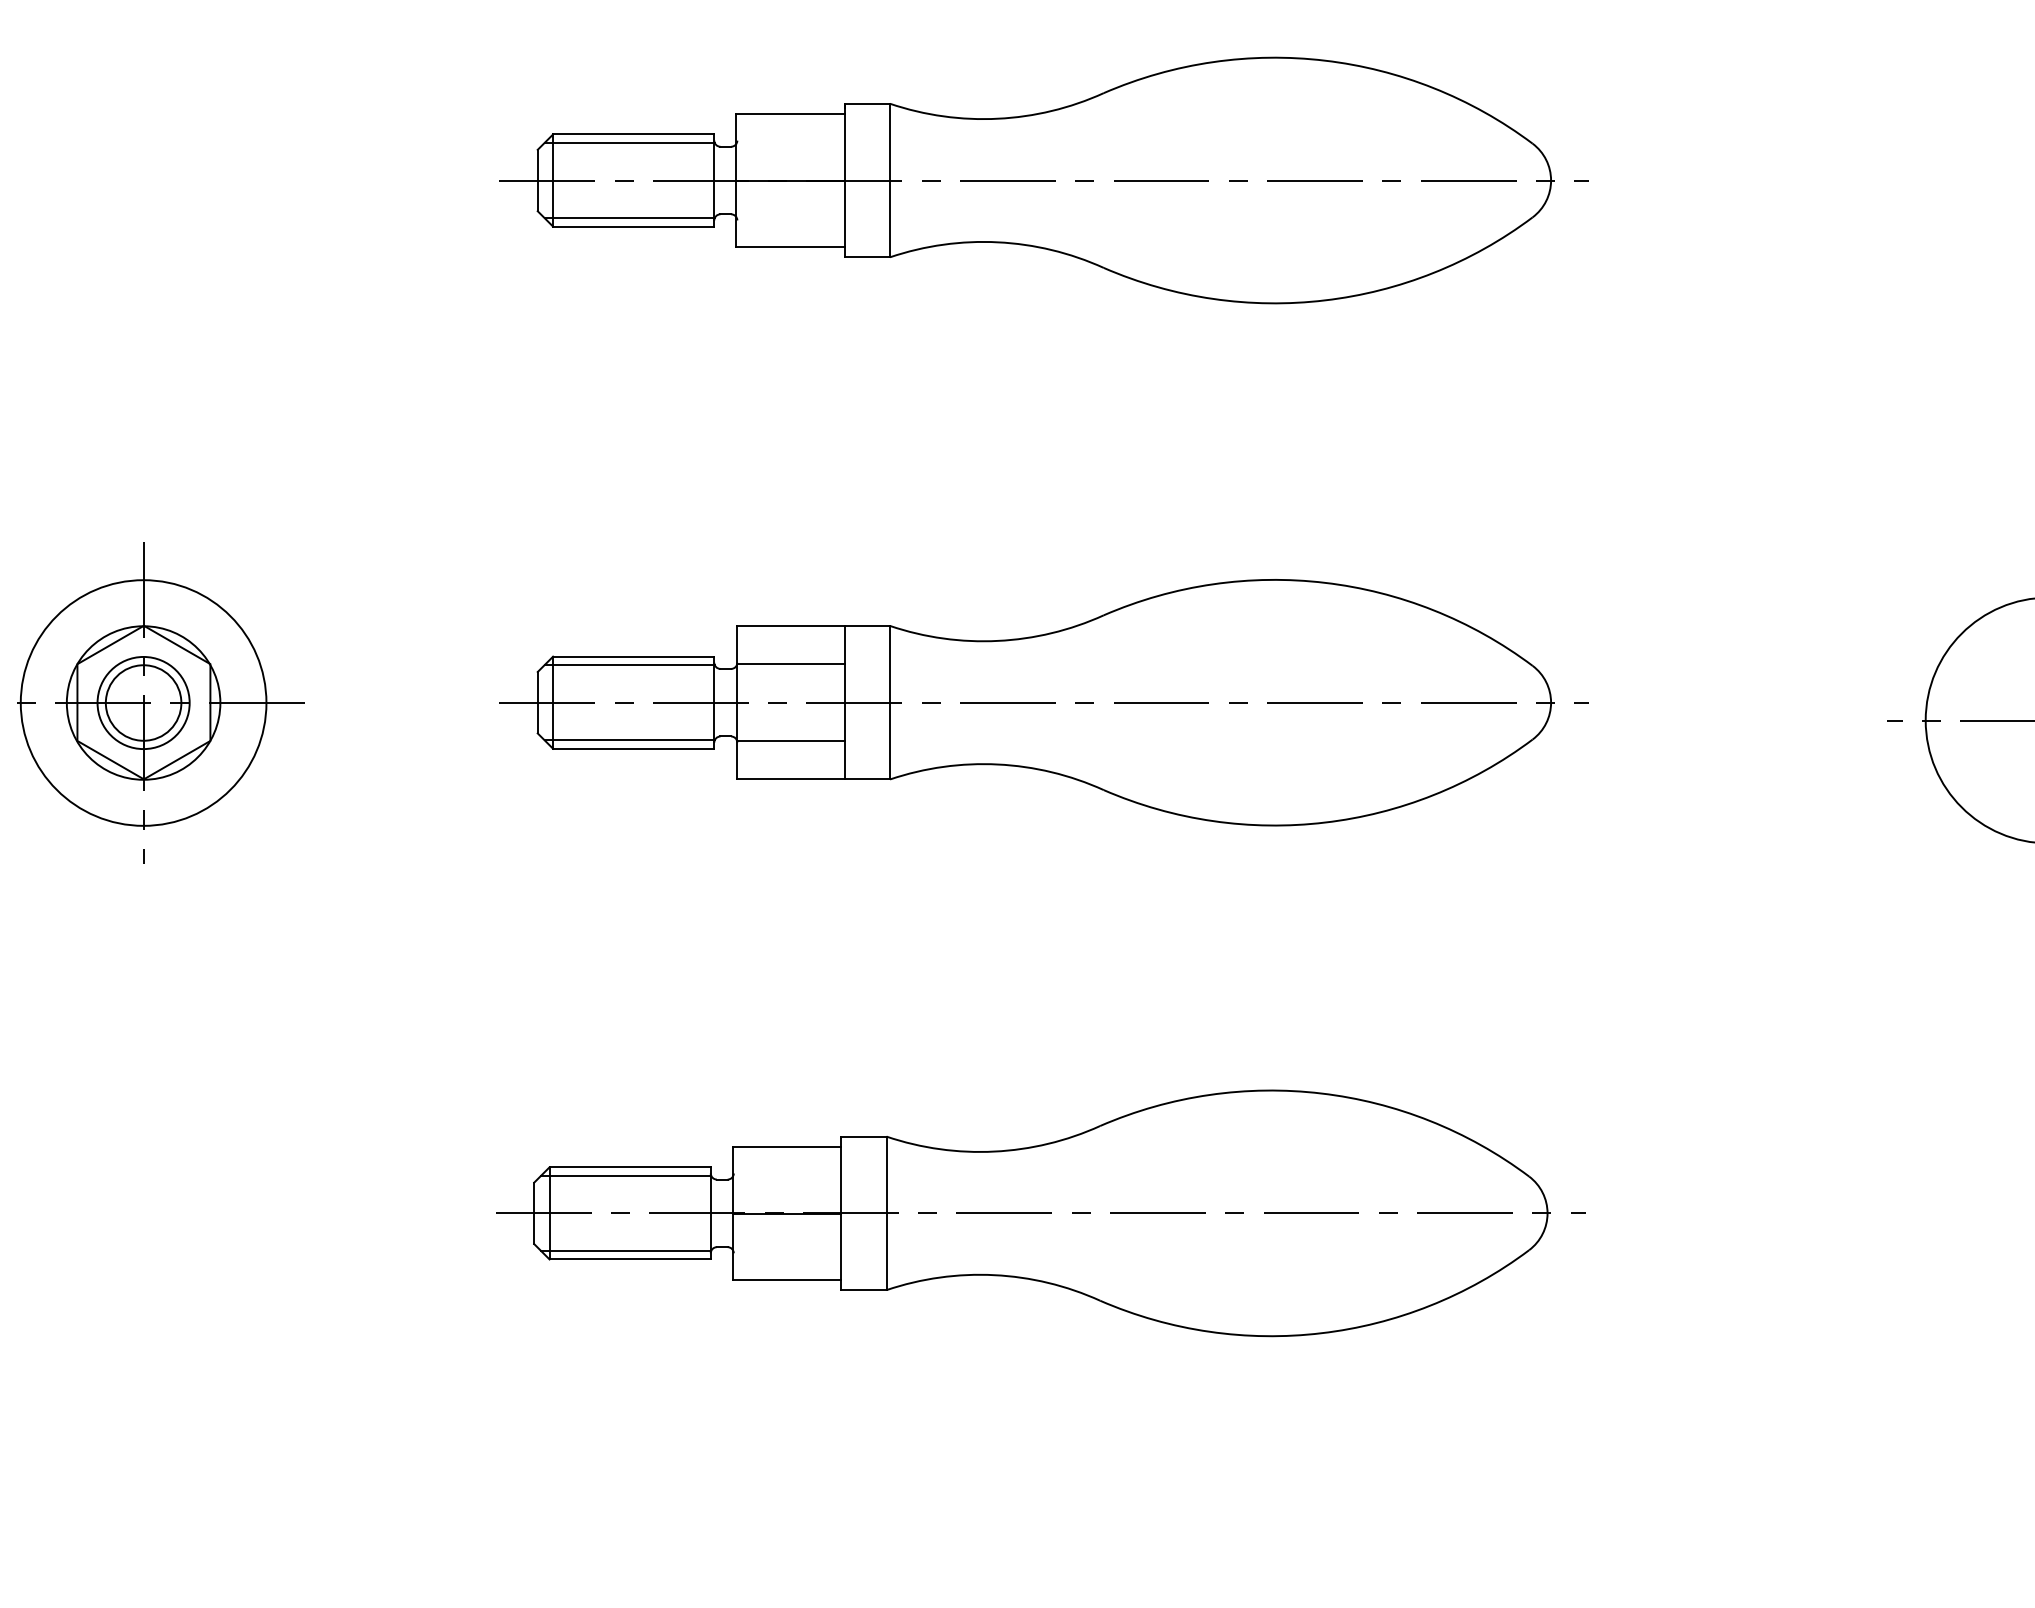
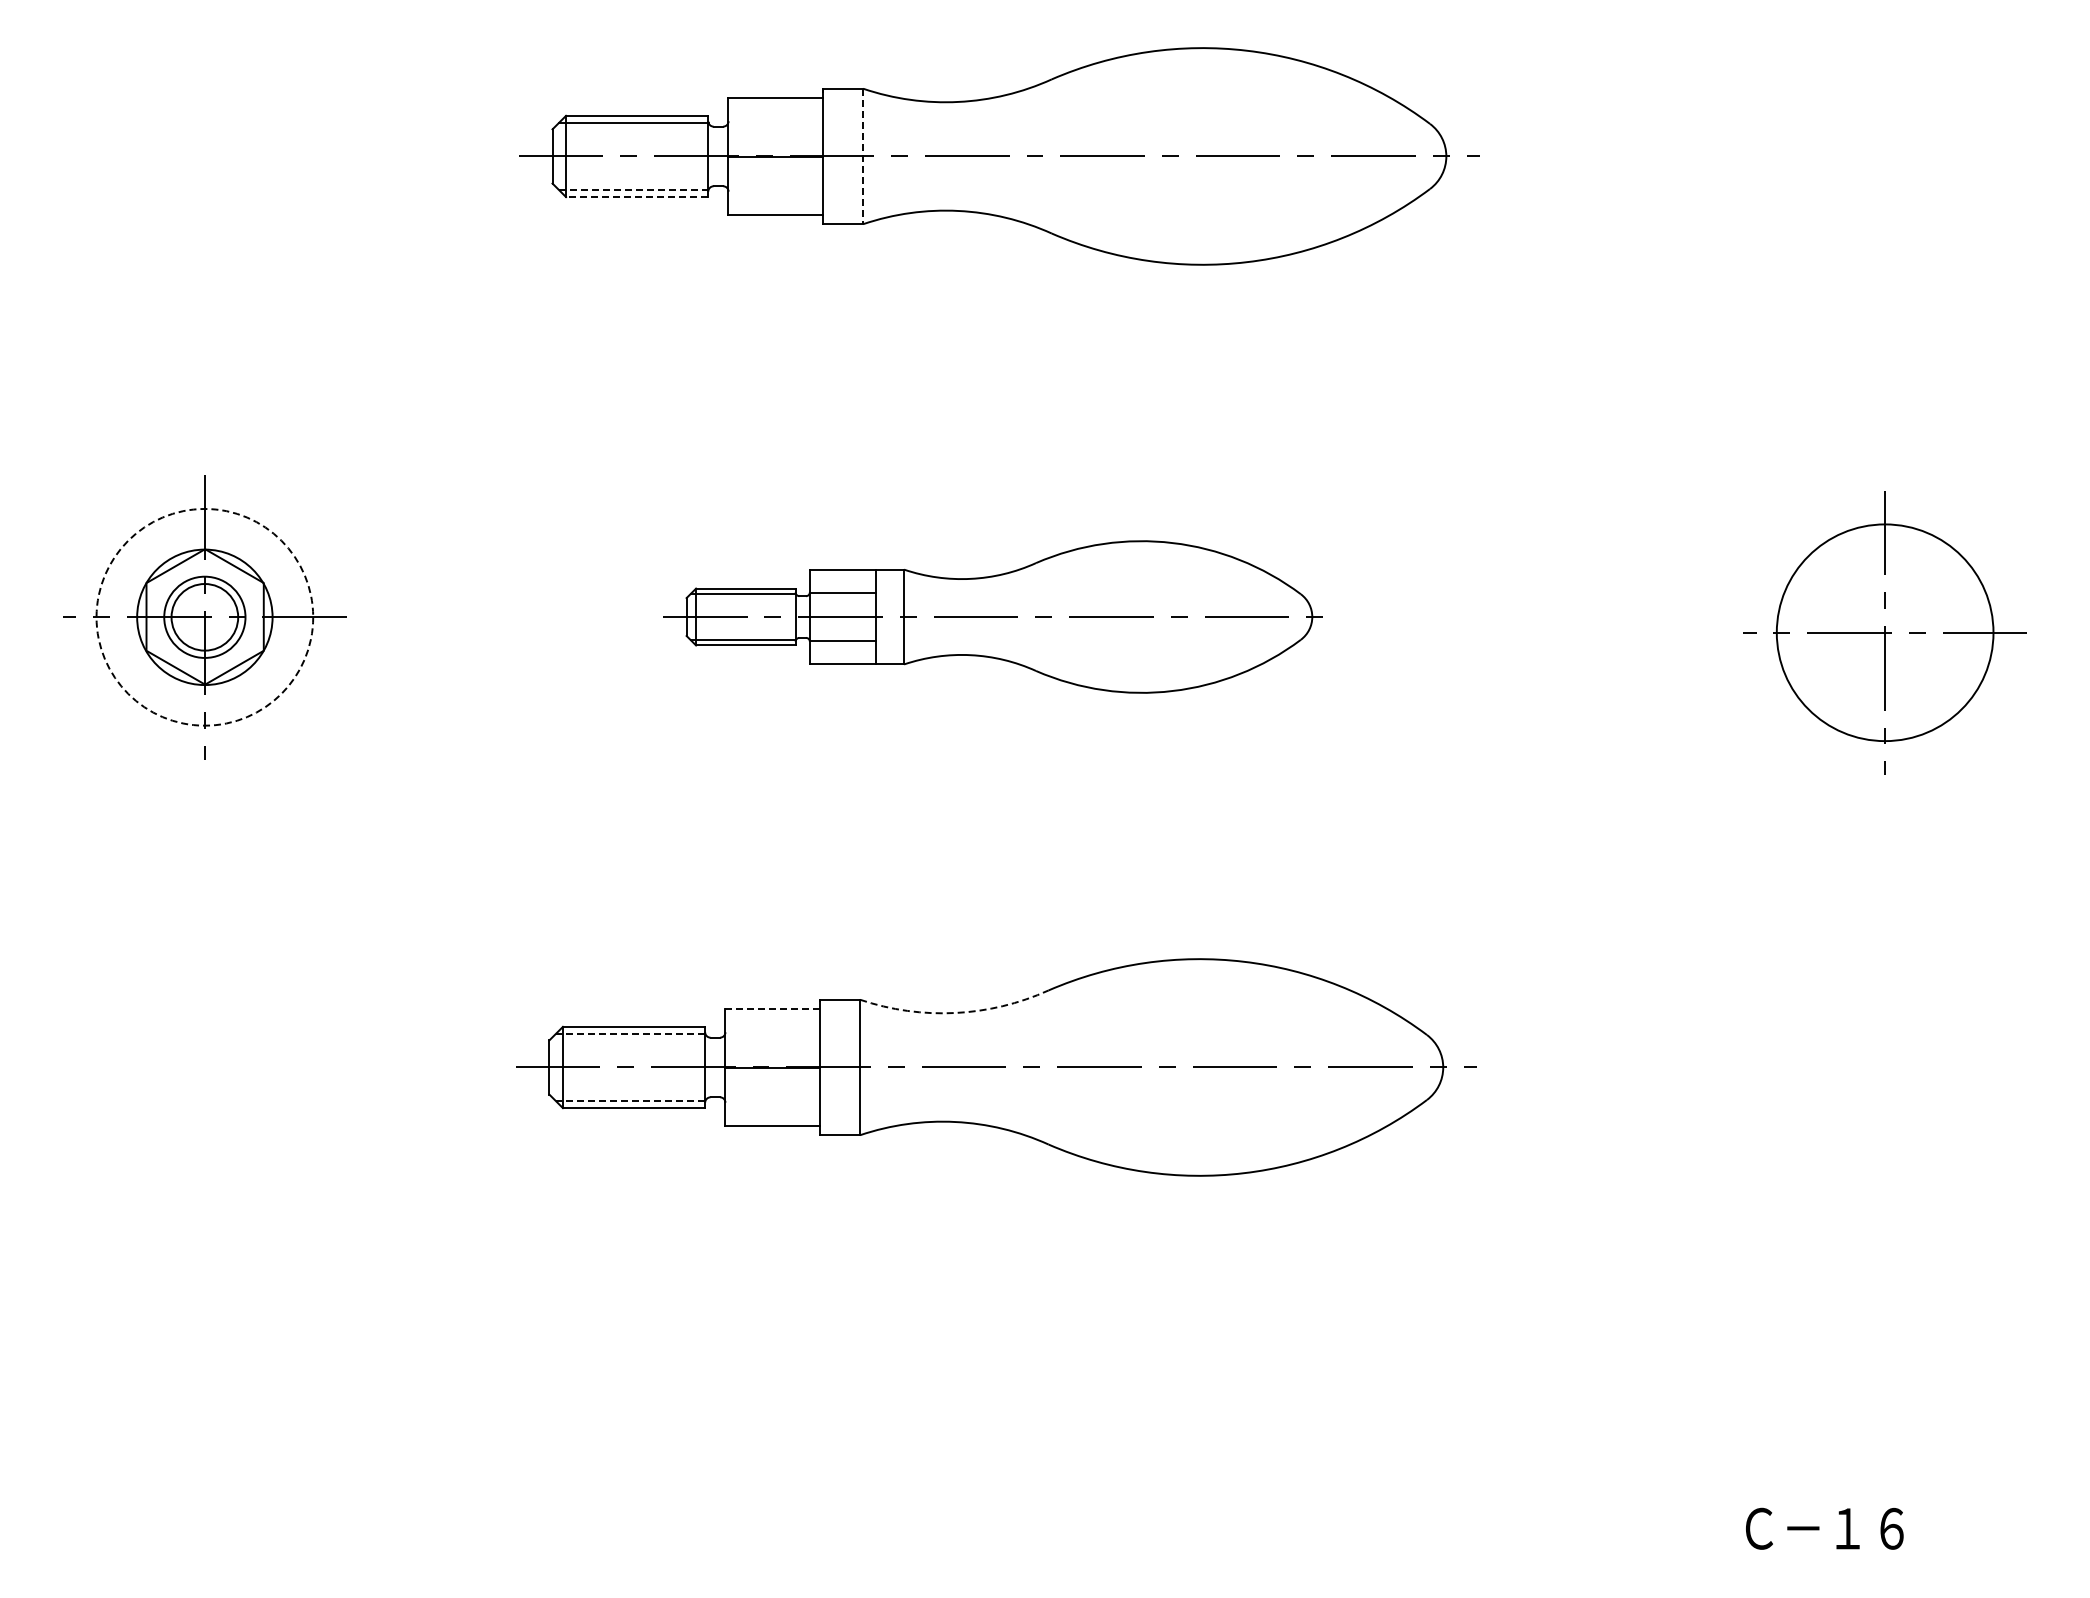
line: (890, 180) -> (863, 156), solid -> dashed
line: (629, 217) -> (633, 189), solid -> dashed
line: (632, 227) -> (636, 197), solid -> dashed
circle: (143, 702) -> (204, 616), solid -> dashed
part: (1044, 702) -> (999, 616), size x0.7
line: (787, 1147) -> (772, 1009), solid -> dashed
arc: (994, 1152) -> (955, 1013), solid -> dashed
line: (626, 1175) -> (630, 1034), solid -> dashed
line: (626, 1250) -> (630, 1100), solid -> dashed

